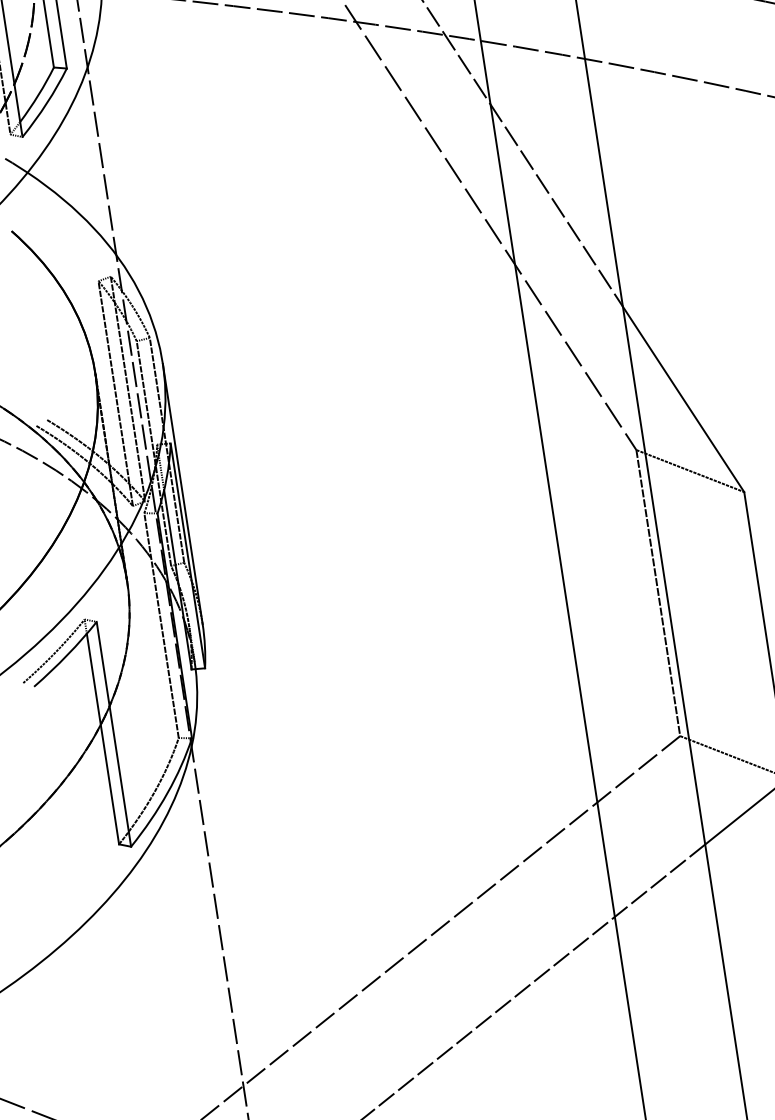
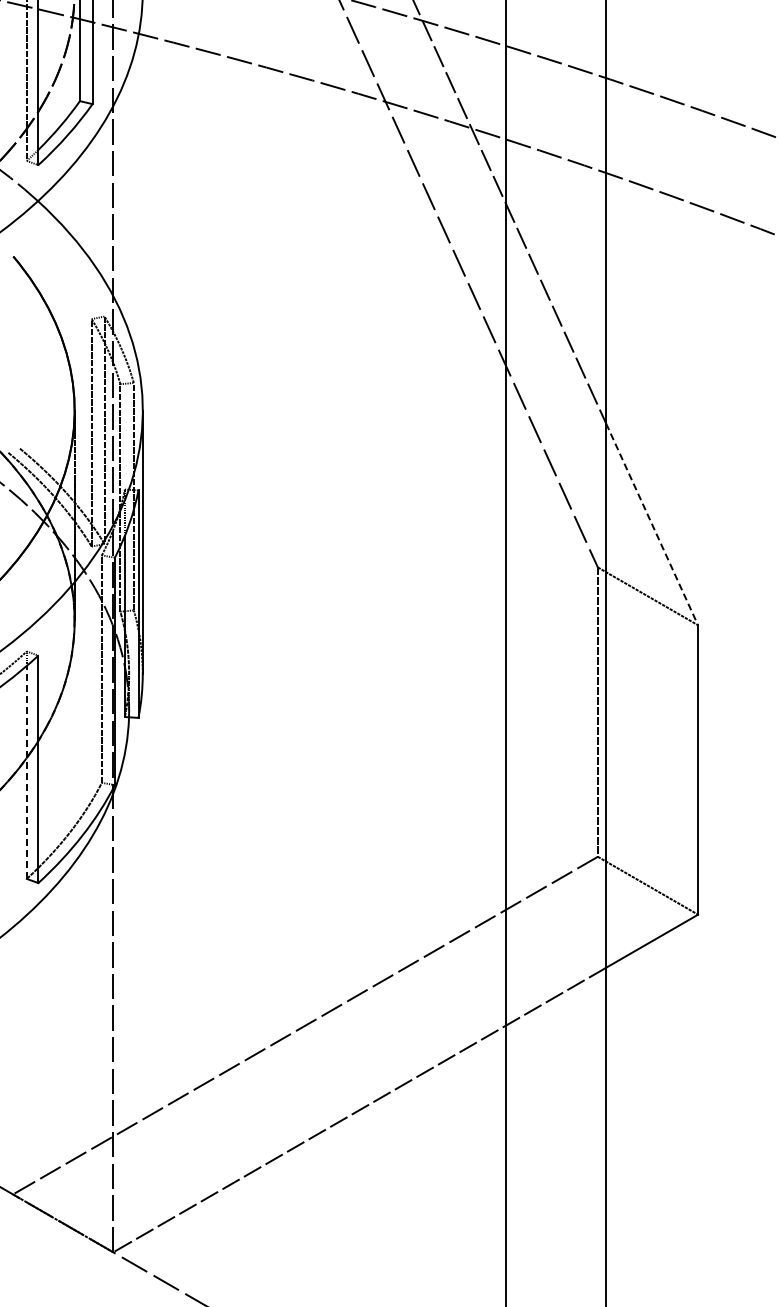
line: (683, 399) -> (652, 524), solid -> dashed
line: (102, 739) -> (26, 772), solid -> dashed

